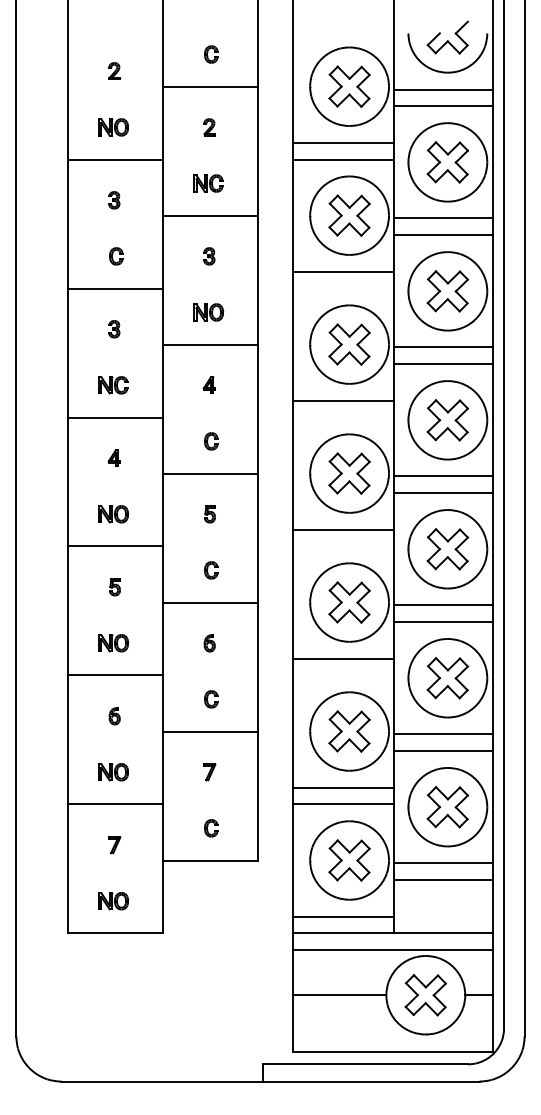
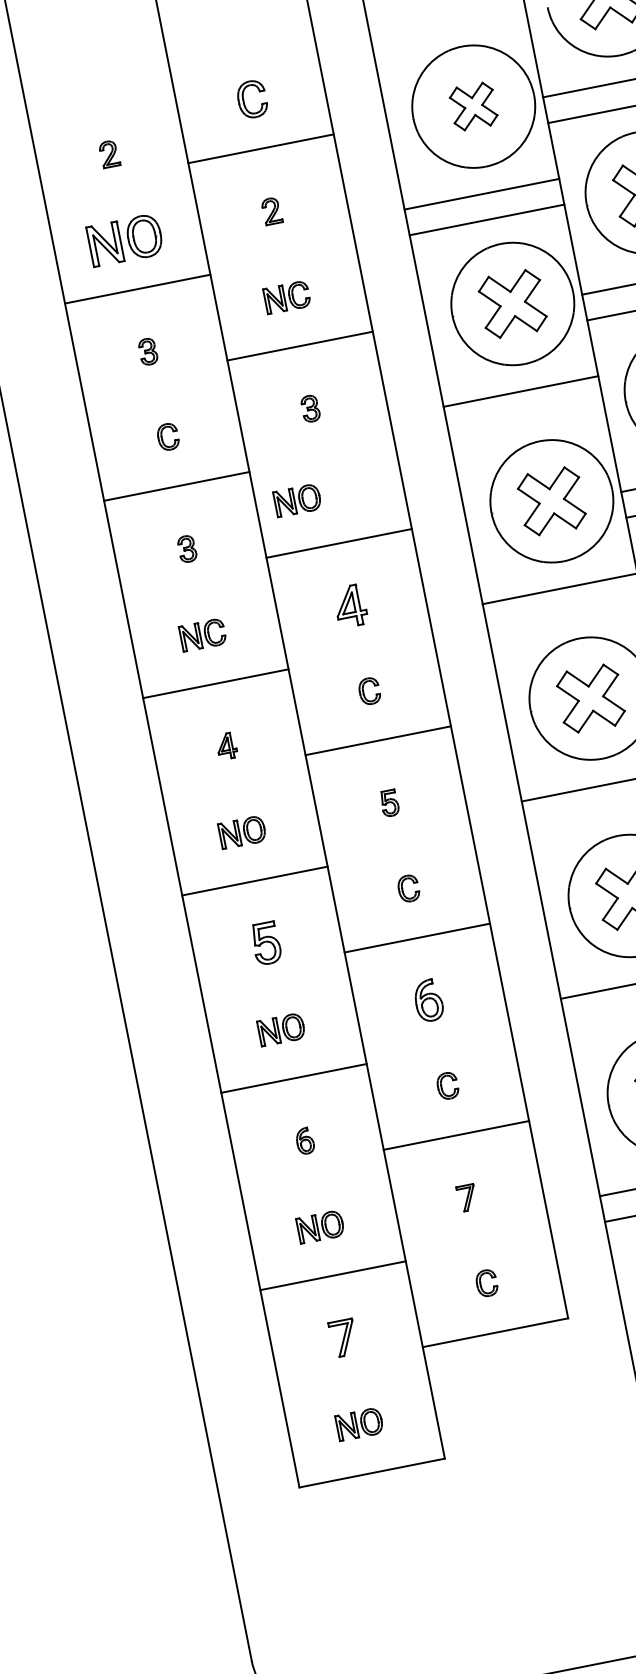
part: (211, 54) -> (252, 99), size x1.4
part: (349, 86) -> (473, 106), size x0.7
part: (113, 127) -> (124, 240), size x1.6
part: (208, 312) -> (297, 500), moved
part: (208, 384) -> (348, 605), size x1.6
part: (114, 587) -> (265, 944), size x1.6
part: (209, 643) -> (428, 1001), size x1.6
part: (114, 845) -> (343, 1338), size x1.4

